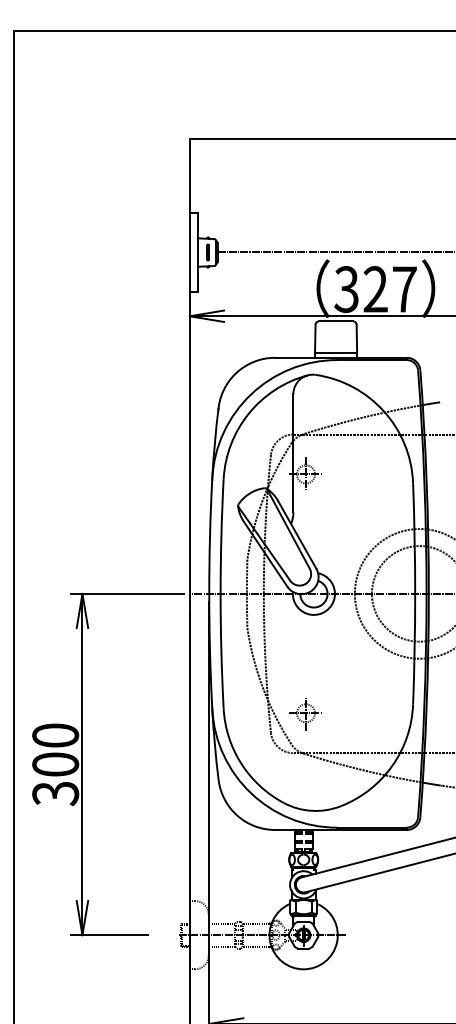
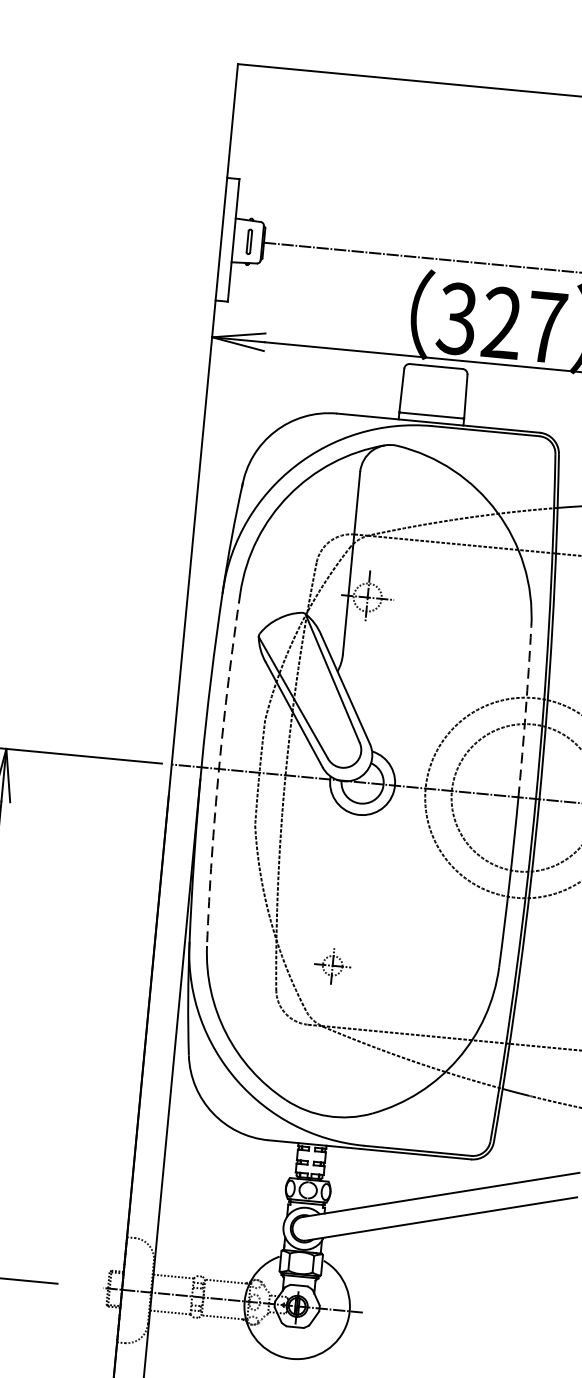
arc: (414, 538) -> (525, 711), solid -> dashed
arc: (220, 593) -> (218, 768), solid -> dashed
part: (305, 714) -> (332, 966), size x0.7

